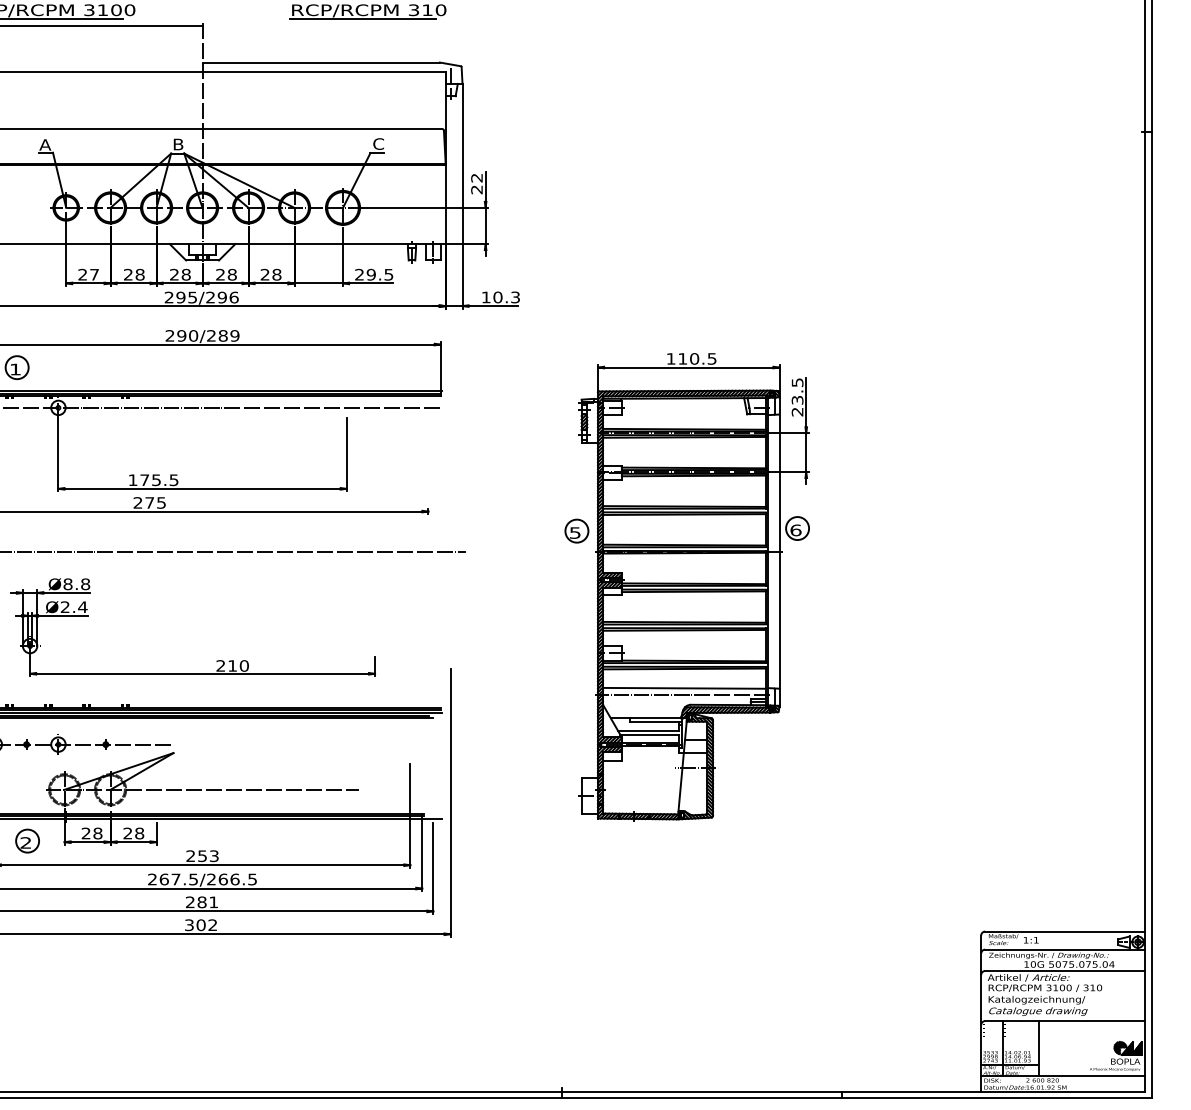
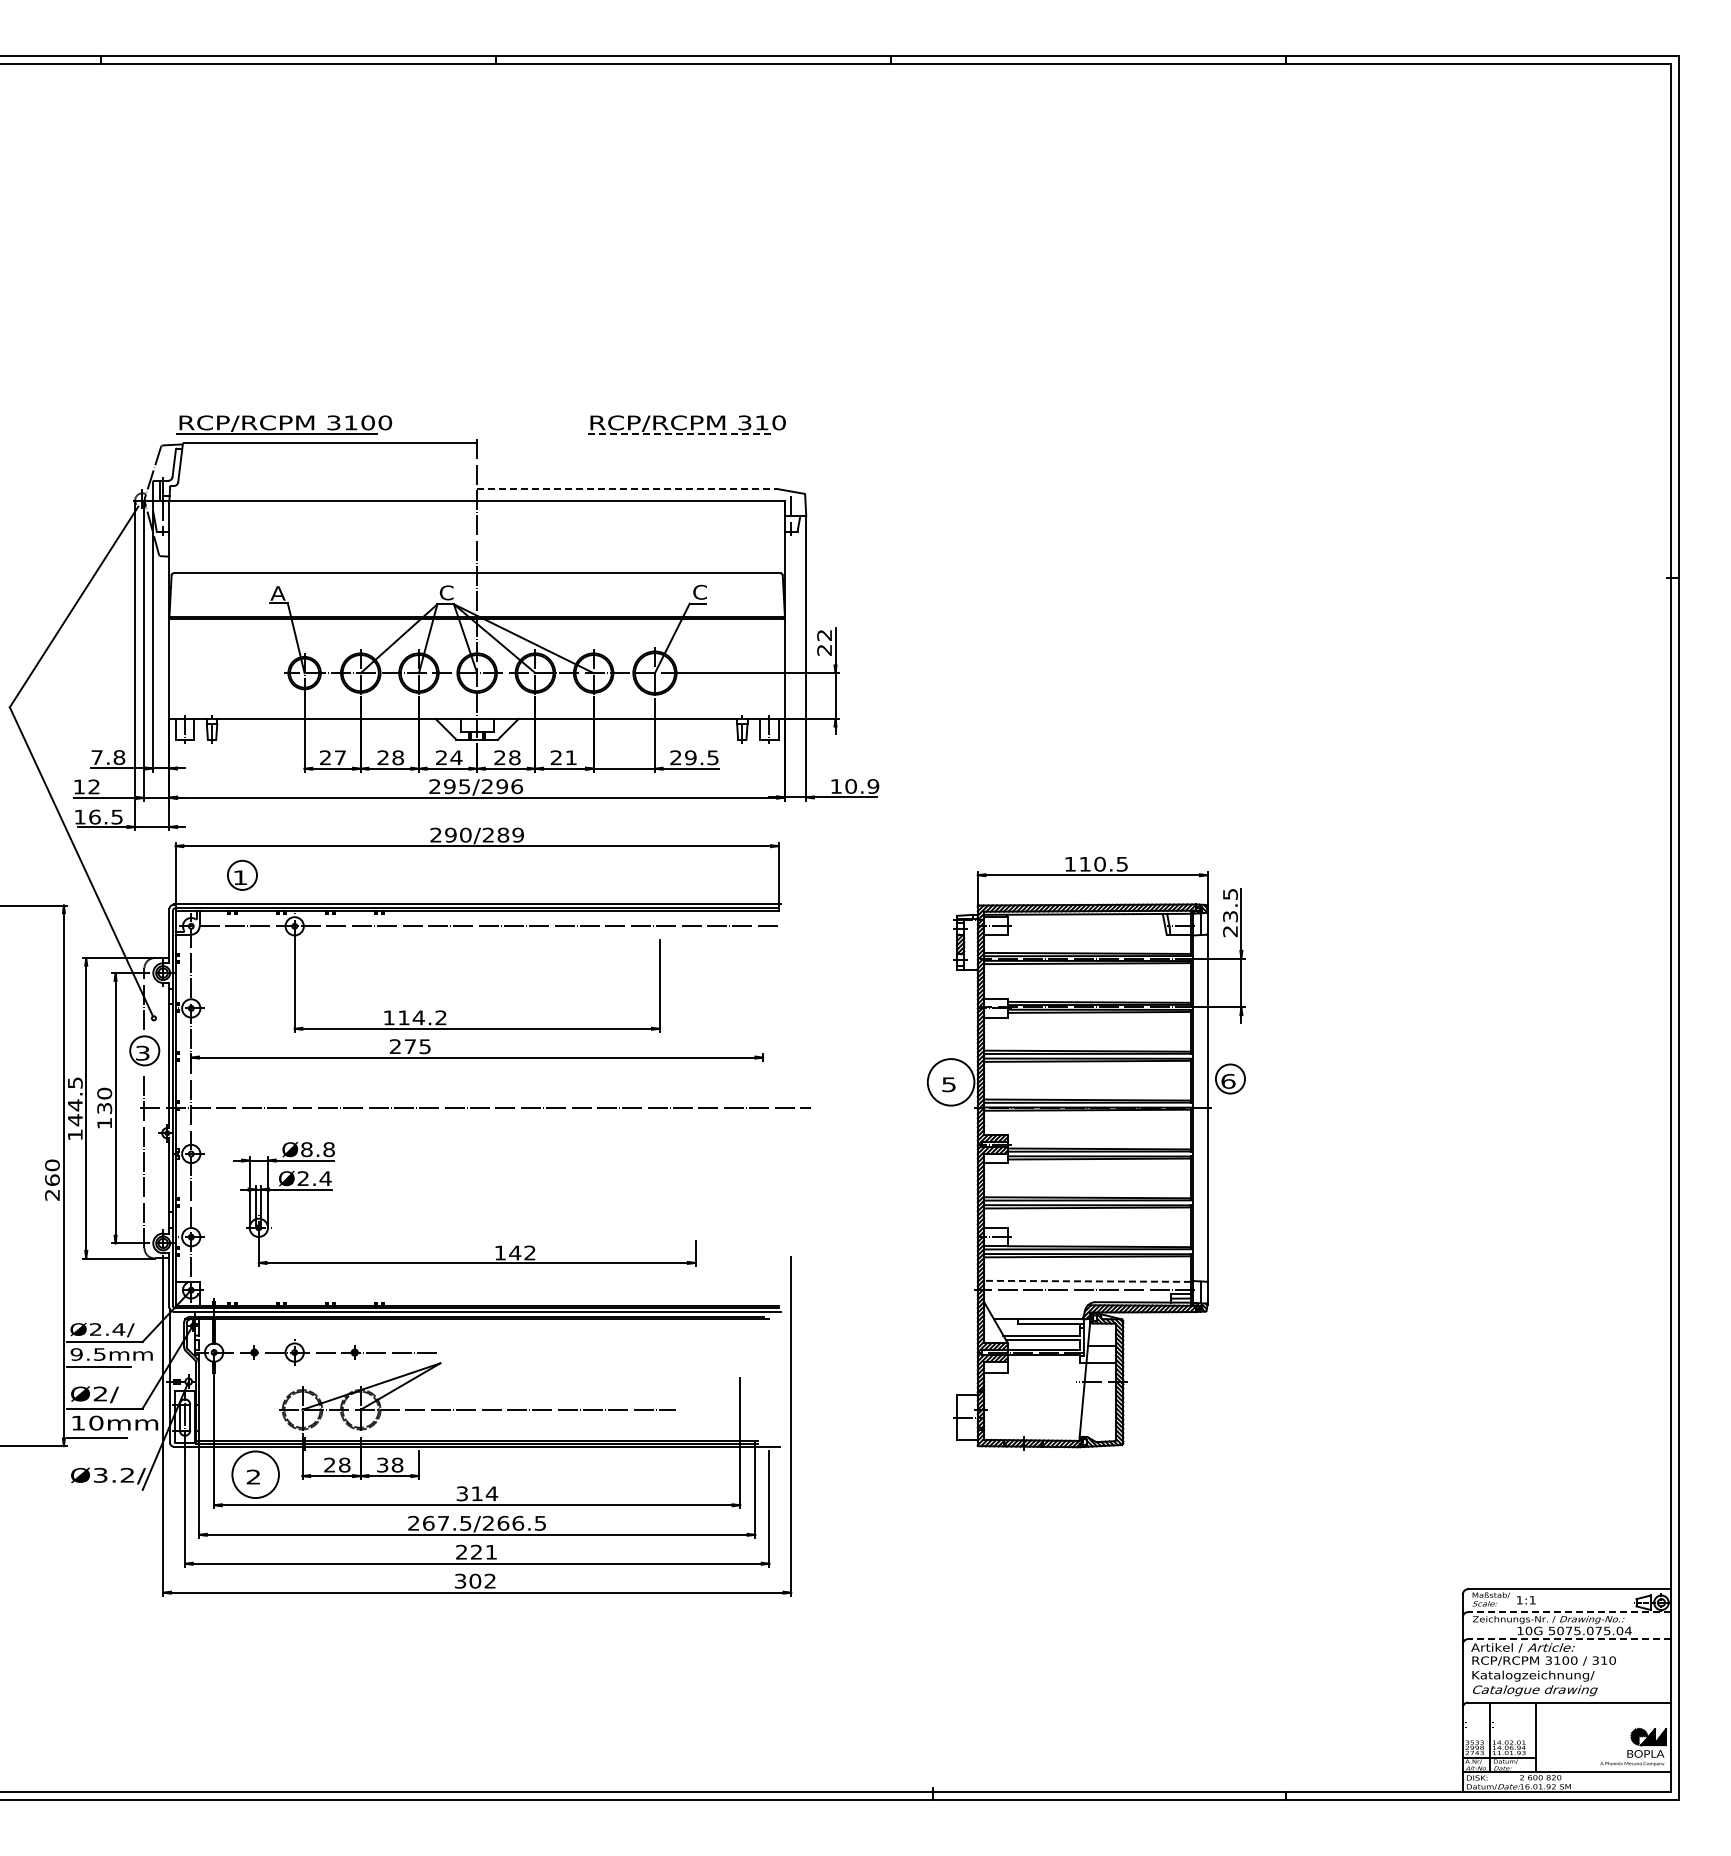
line: (363, 19) -> (680, 434), solid -> dashed
line: (321, 62) -> (627, 489), solid -> dashed
text: (178, 144) -> (446, 592), B -> C
text: (186, 274) -> (456, 757), 28 -> 24
text: (277, 274) -> (571, 757), 28 -> 21
text: (515, 297) -> (873, 786), 10.3 -> 10.9
text: (159, 479) -> (422, 1017), 175.5 -> 114.2
circle: (576, 530) -> (950, 1081), size x1.6
text: (232, 665) -> (514, 1252), 210 -> 142
line: (684, 688) -> (1087, 1281), solid -> dashed
text: (127, 833) -> (382, 1465), 28 -> 38
circle: (27, 840) -> (255, 1474), size x1.6
text: (202, 855) -> (477, 1493), 253 -> 314
text: (202, 901) -> (476, 1551), 281 -> 221
line: (1064, 949) -> (1568, 1612), solid -> dashed
line: (1064, 971) -> (1568, 1639), solid -> dashed

